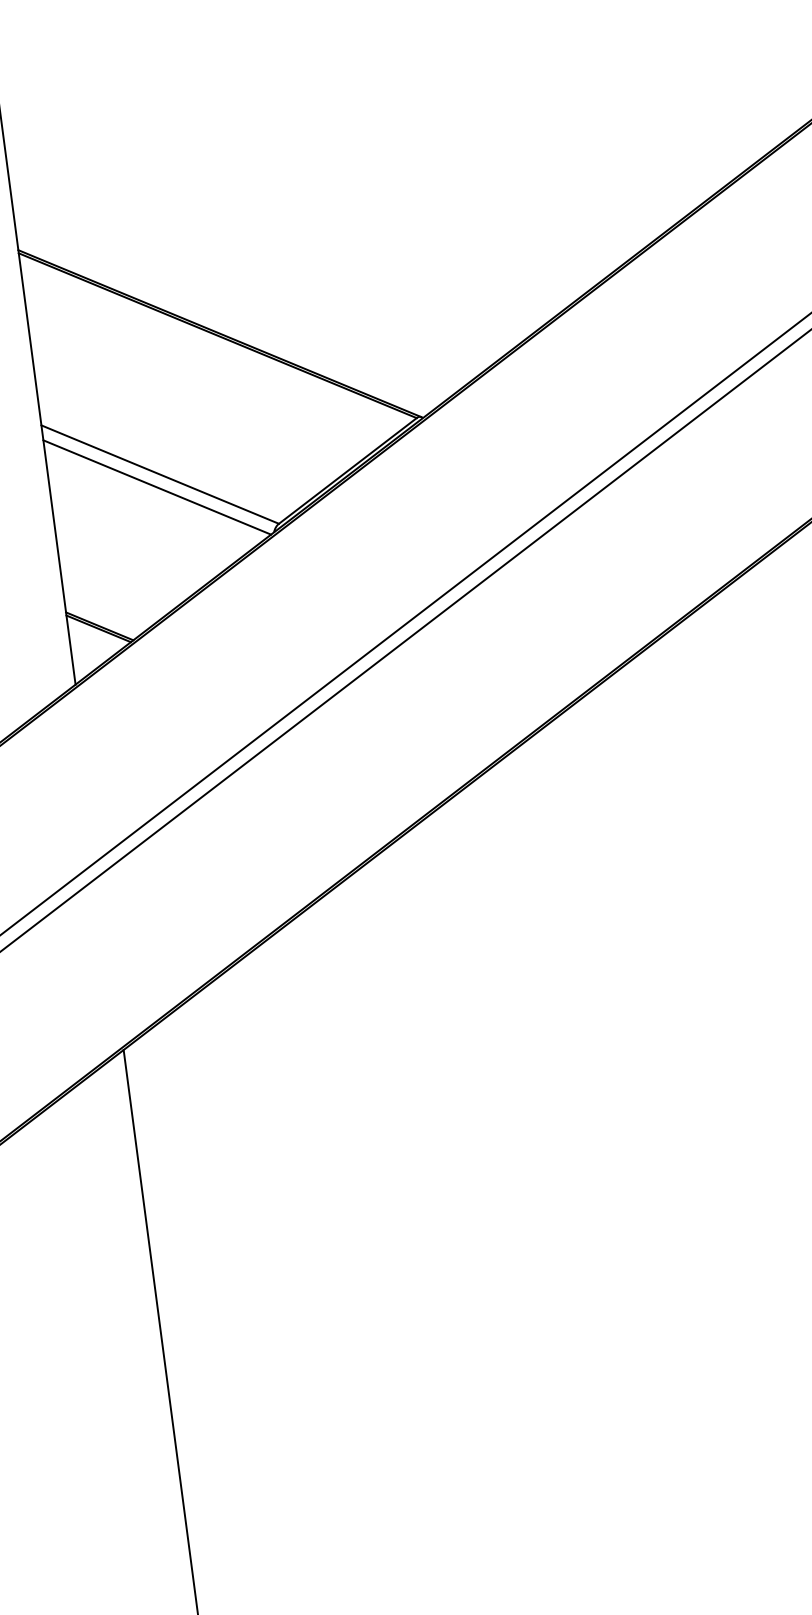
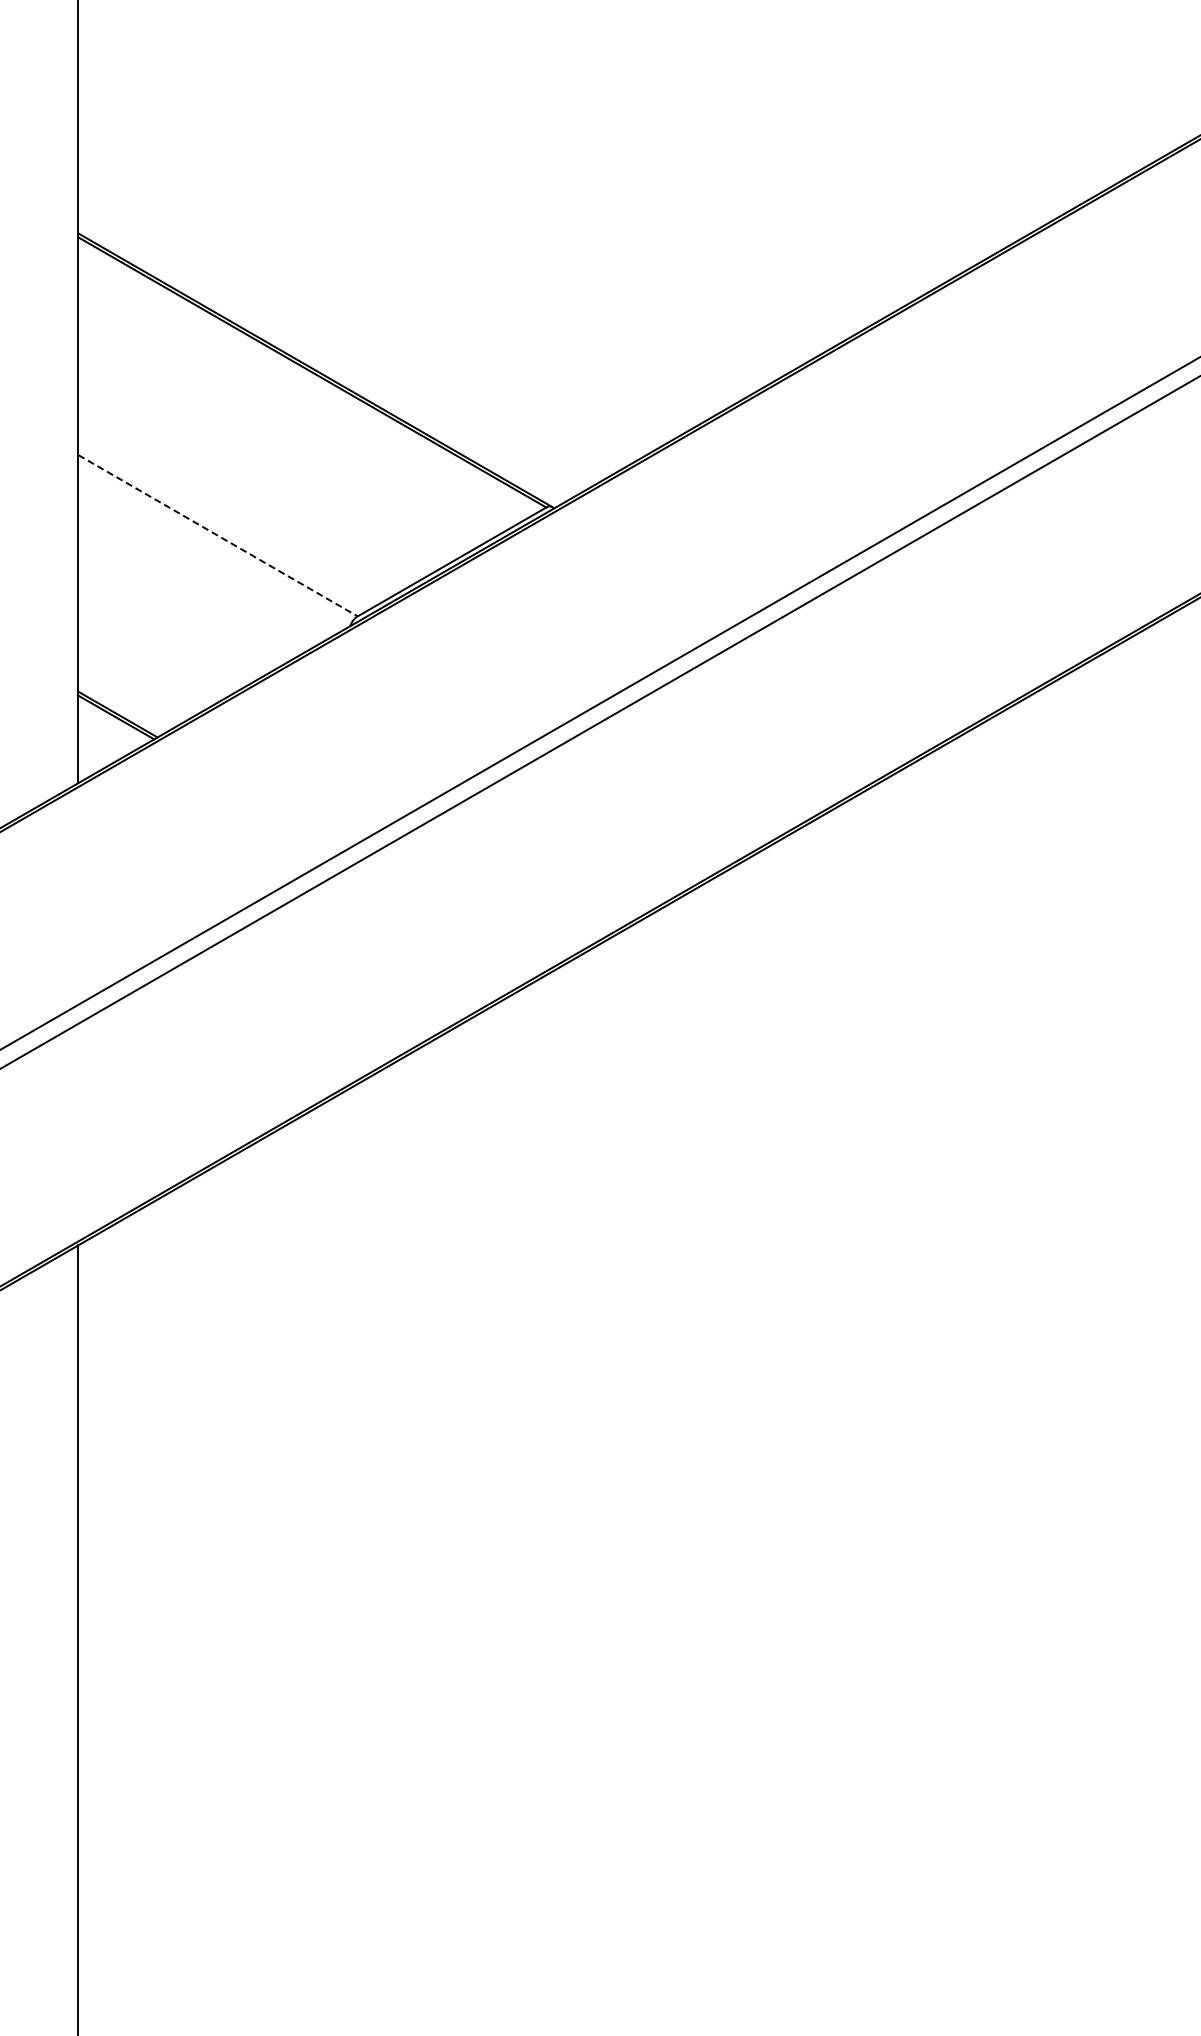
line: (160, 475) -> (218, 536), solid -> dashed
line: (157, 487) -> (212, 551), removed

